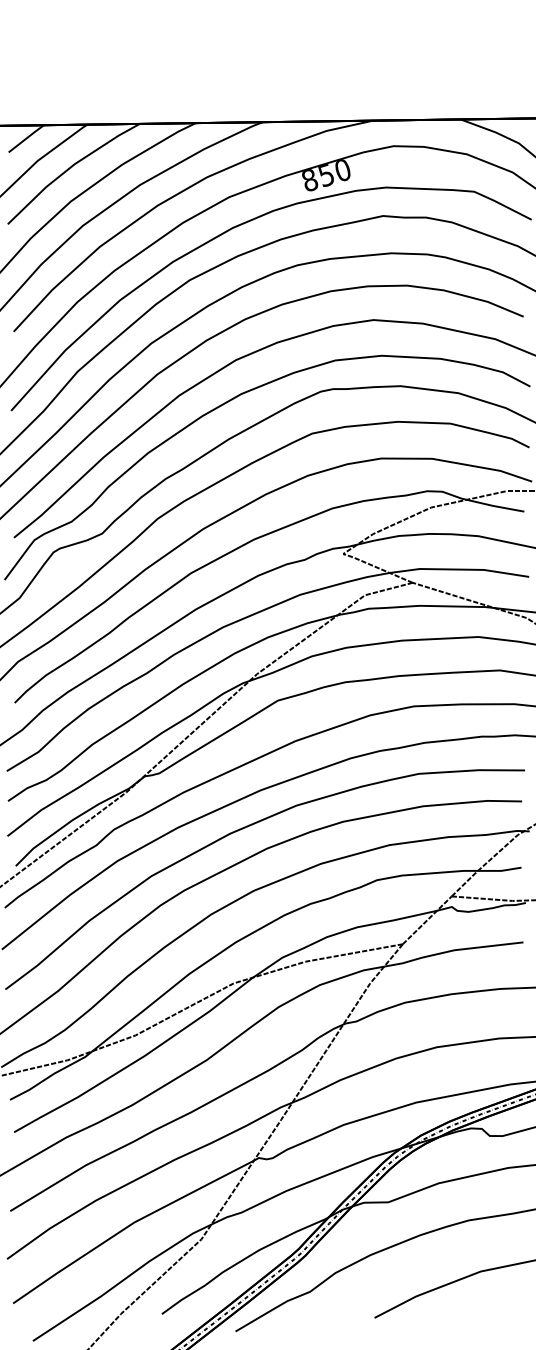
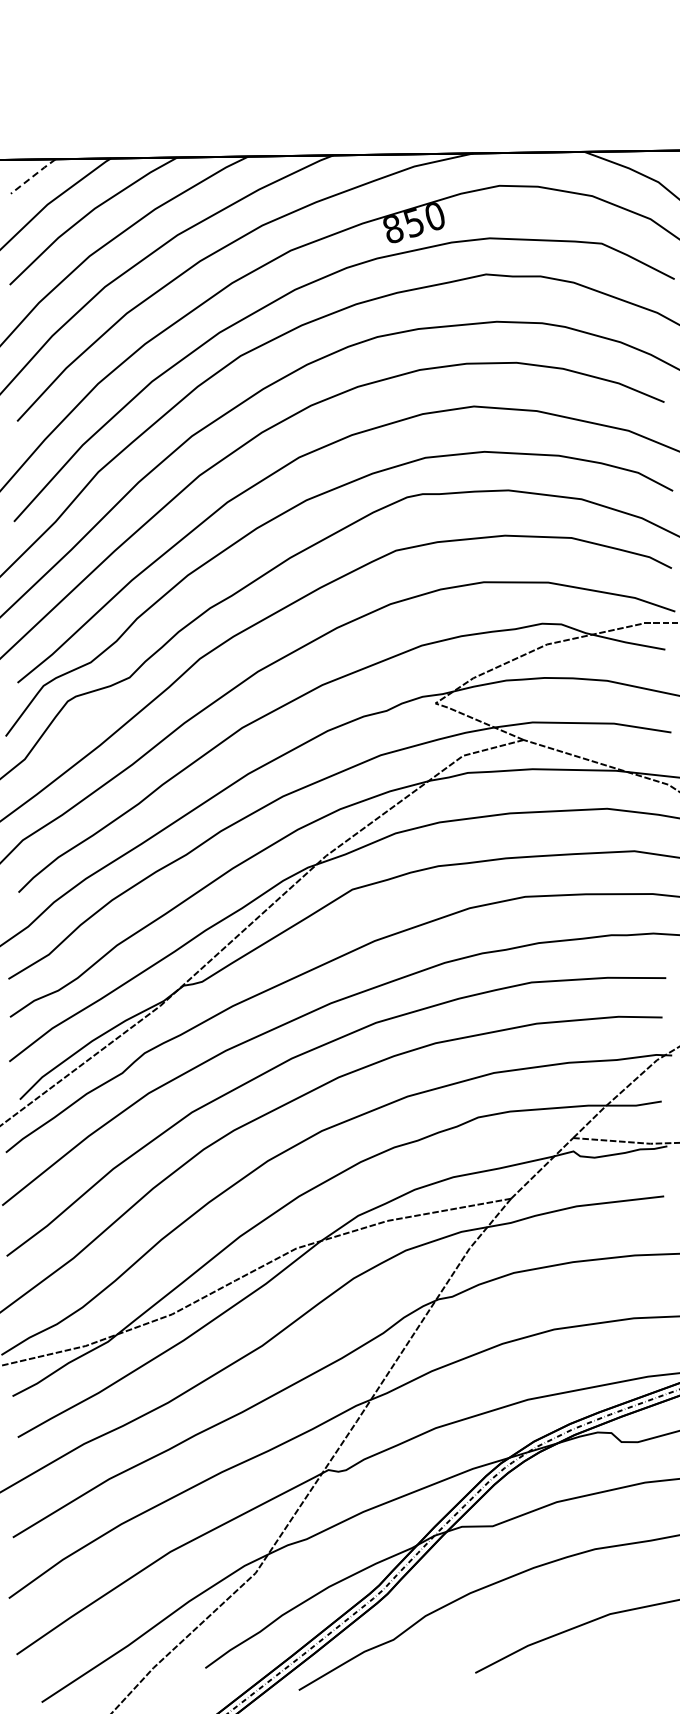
line: (26, 138) -> (33, 176), solid -> dashed

